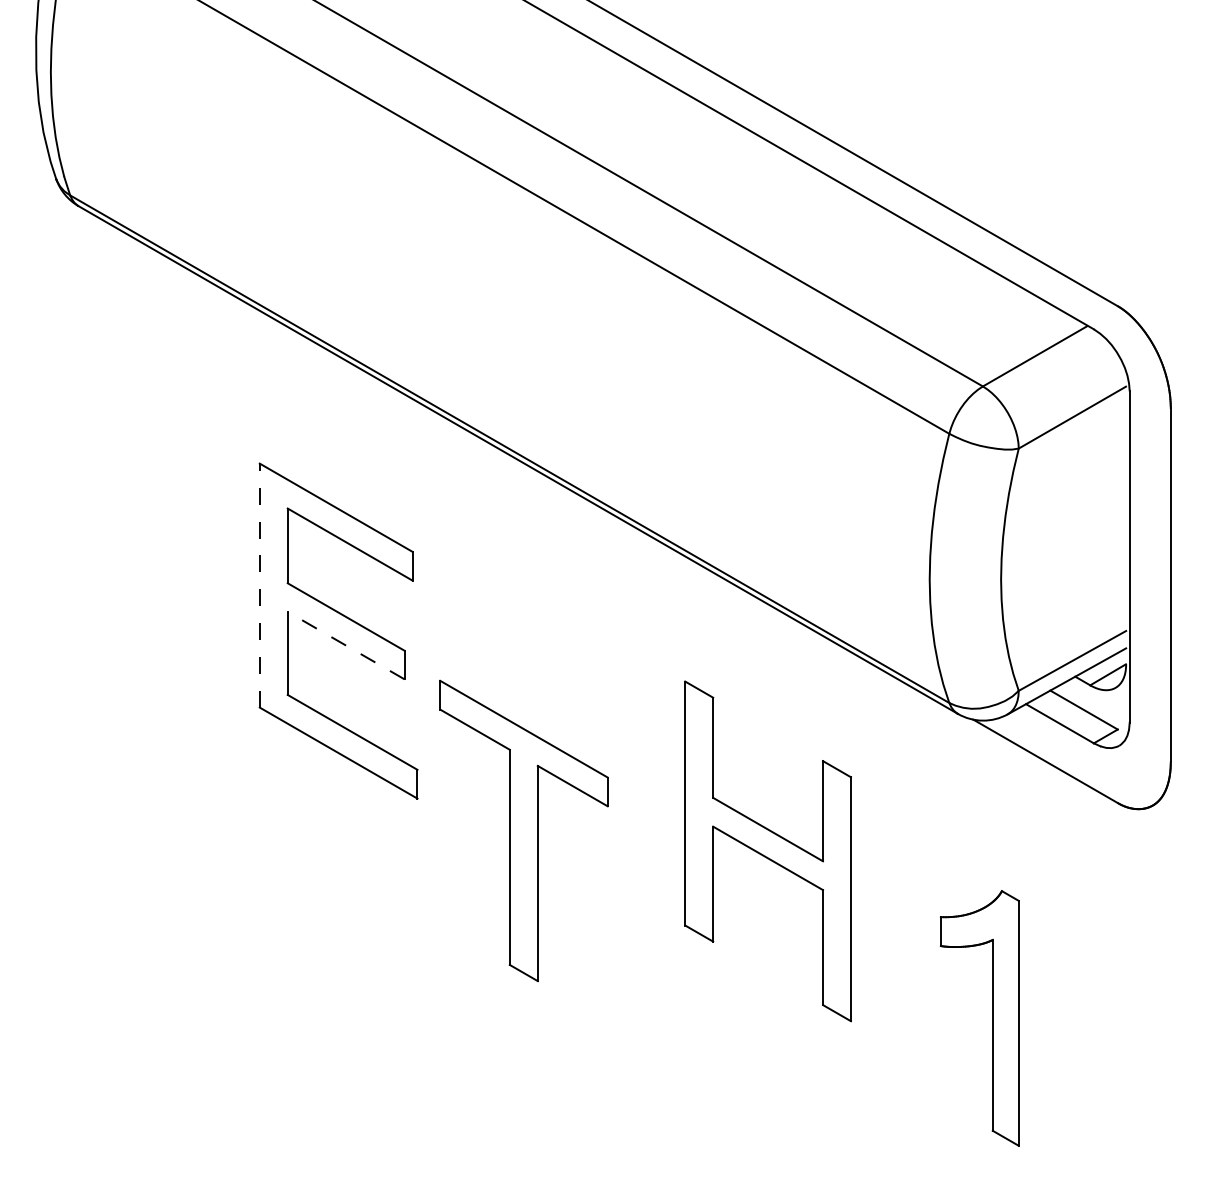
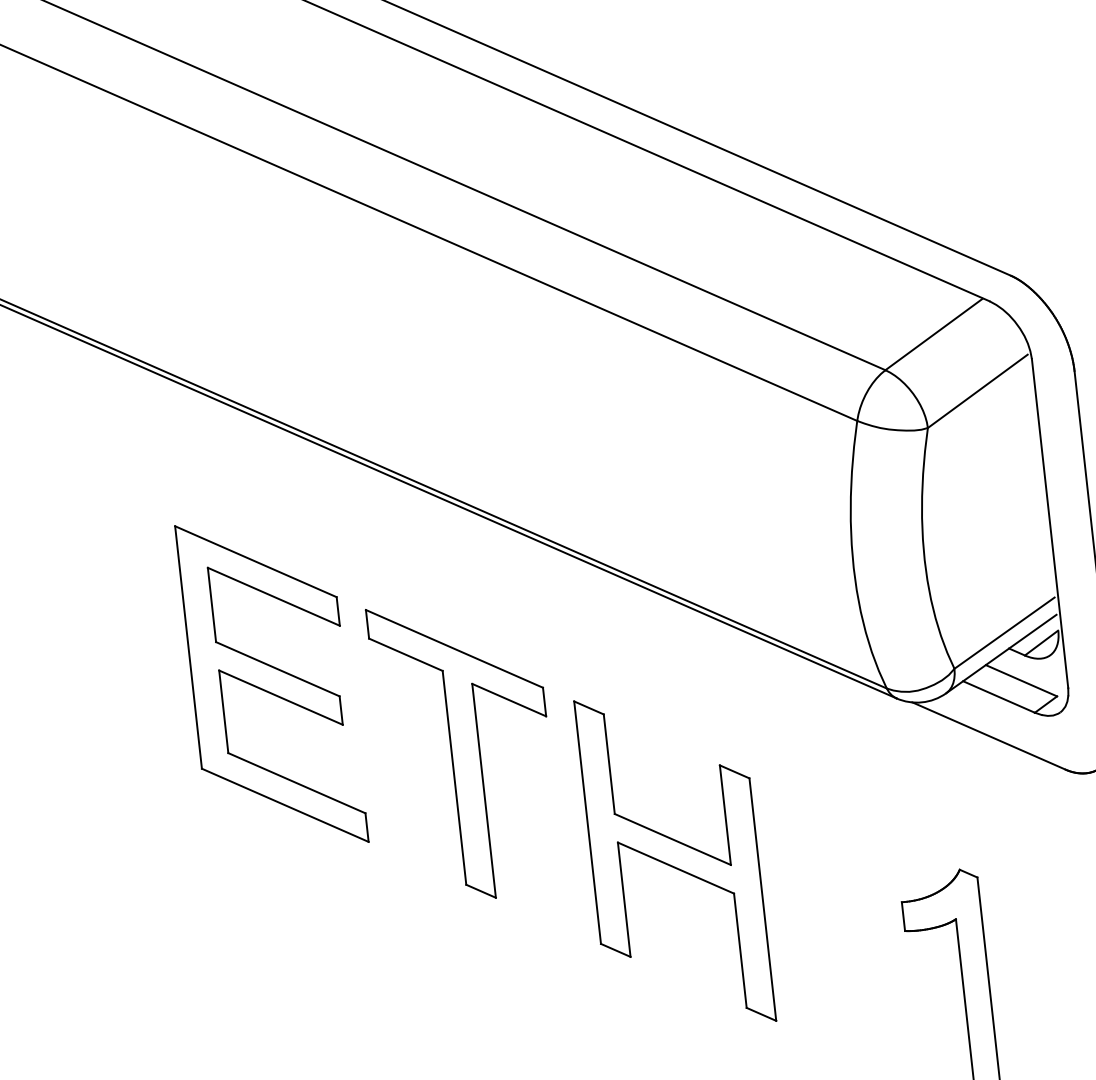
line: (259, 585) -> (188, 647), dashed -> solid
line: (345, 645) -> (280, 697), dashed -> solid
part: (523, 830) -> (465, 749), moved
part: (767, 851) -> (674, 861), moved

